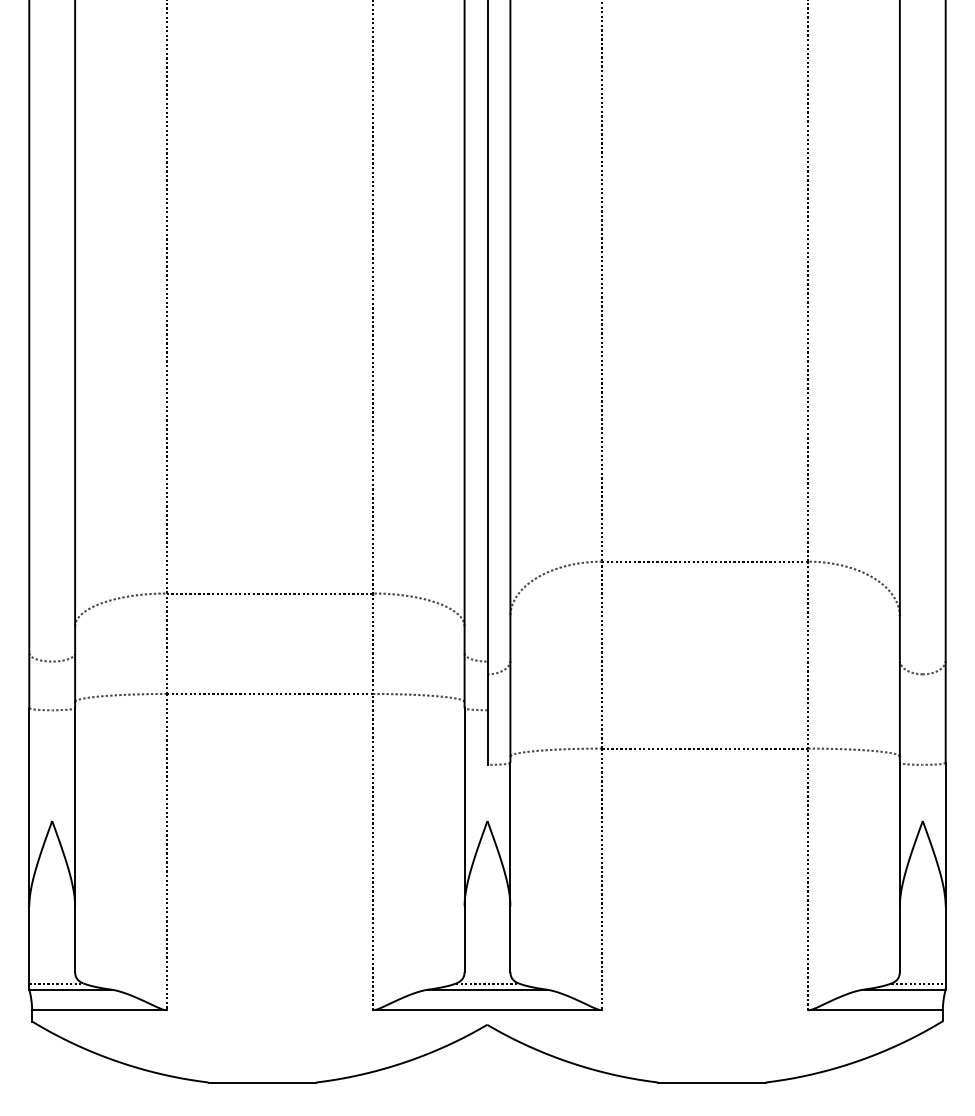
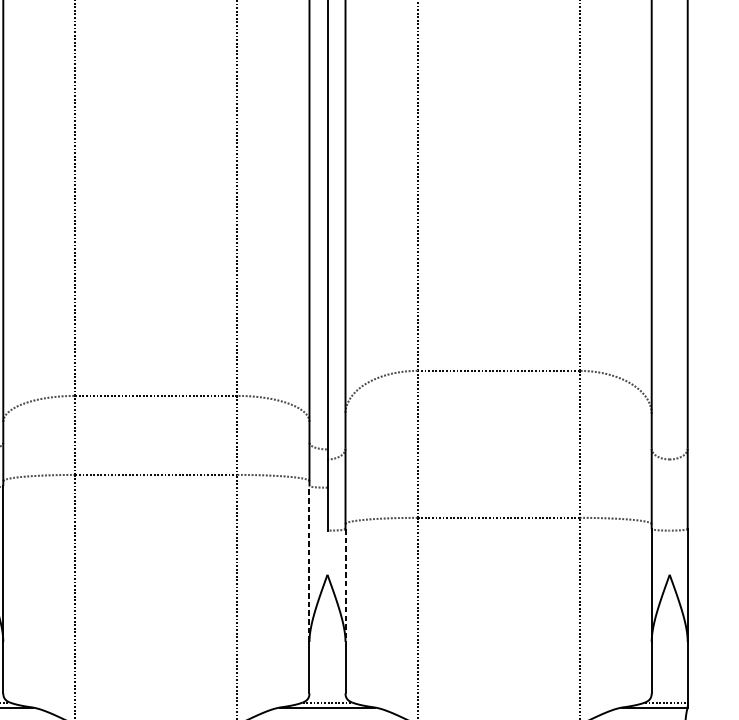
line: (464, 806) -> (309, 563), solid -> dashed
line: (510, 834) -> (345, 585), solid -> dashed

